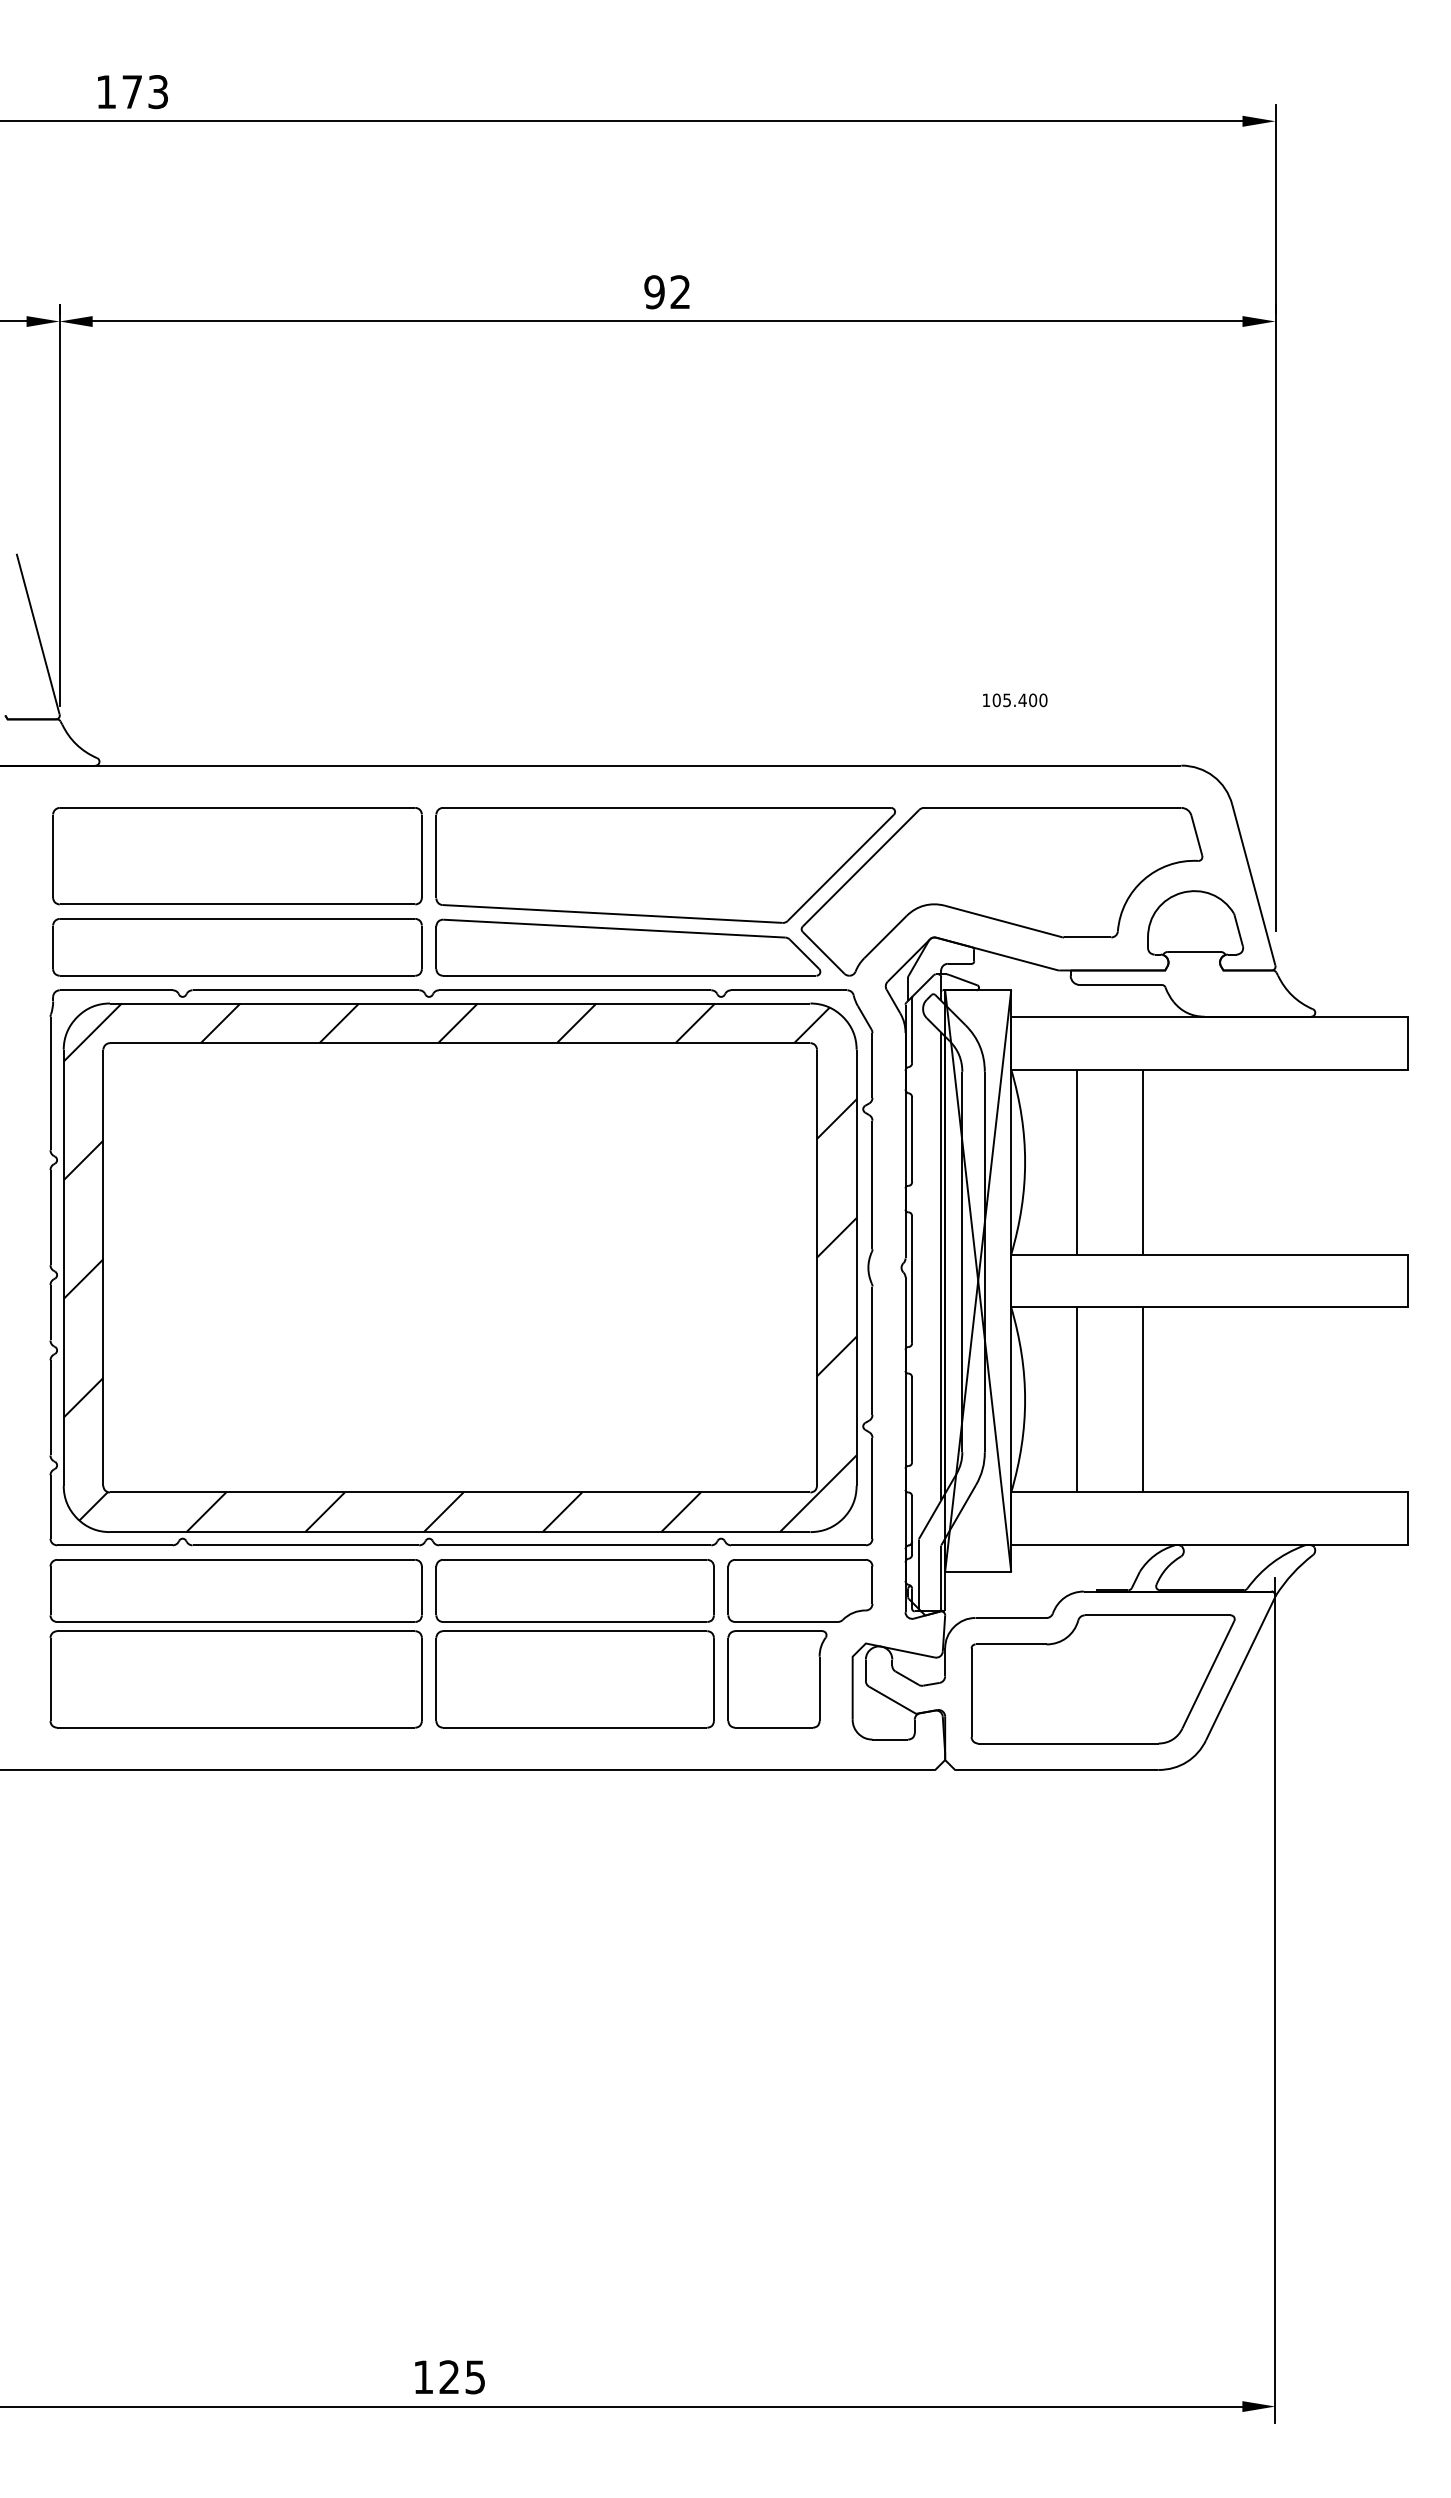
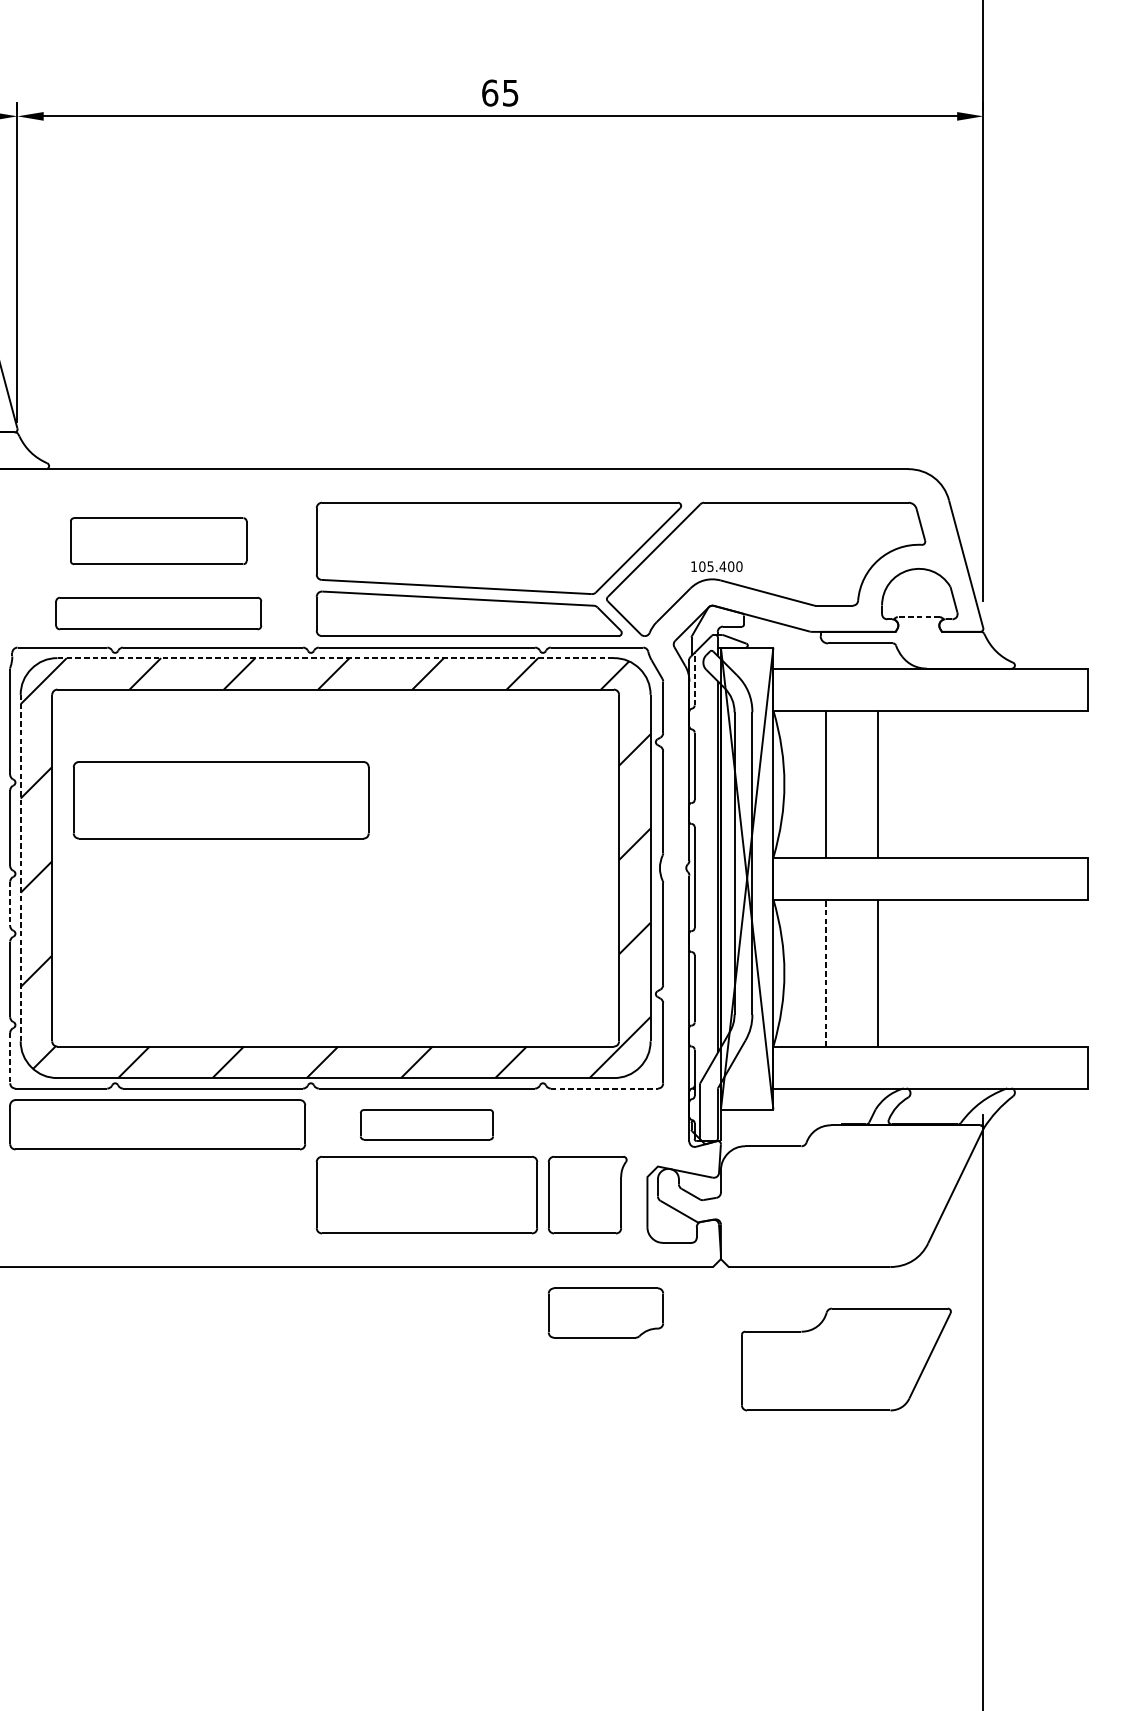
text: (666, 292) -> (499, 93), 92 -> 65
text: (1015, 700) -> (717, 566), moved
part: (237, 856) -> (158, 541), size x0.6
part: (237, 947) -> (158, 613), size x0.7
line: (1193, 951) -> (918, 616), solid -> dashed
line: (459, 1003) -> (335, 658), solid -> dashed
line: (912, 1030) -> (694, 679), solid -> dashed
line: (63, 1268) -> (20, 868), solid -> dashed
line: (50, 1312) -> (10, 903), solid -> dashed
line: (1077, 1399) -> (826, 972), solid -> dashed
line: (50, 1507) -> (10, 1058), solid -> dashed
line: (798, 1545) -> (604, 1088), solid -> dashed
part: (574, 1590) -> (426, 1124), size x0.6
part: (800, 1590) -> (605, 1312), moved
part: (235, 1679) -> (220, 800), moved
part: (1102, 1679) -> (845, 1359), moved

